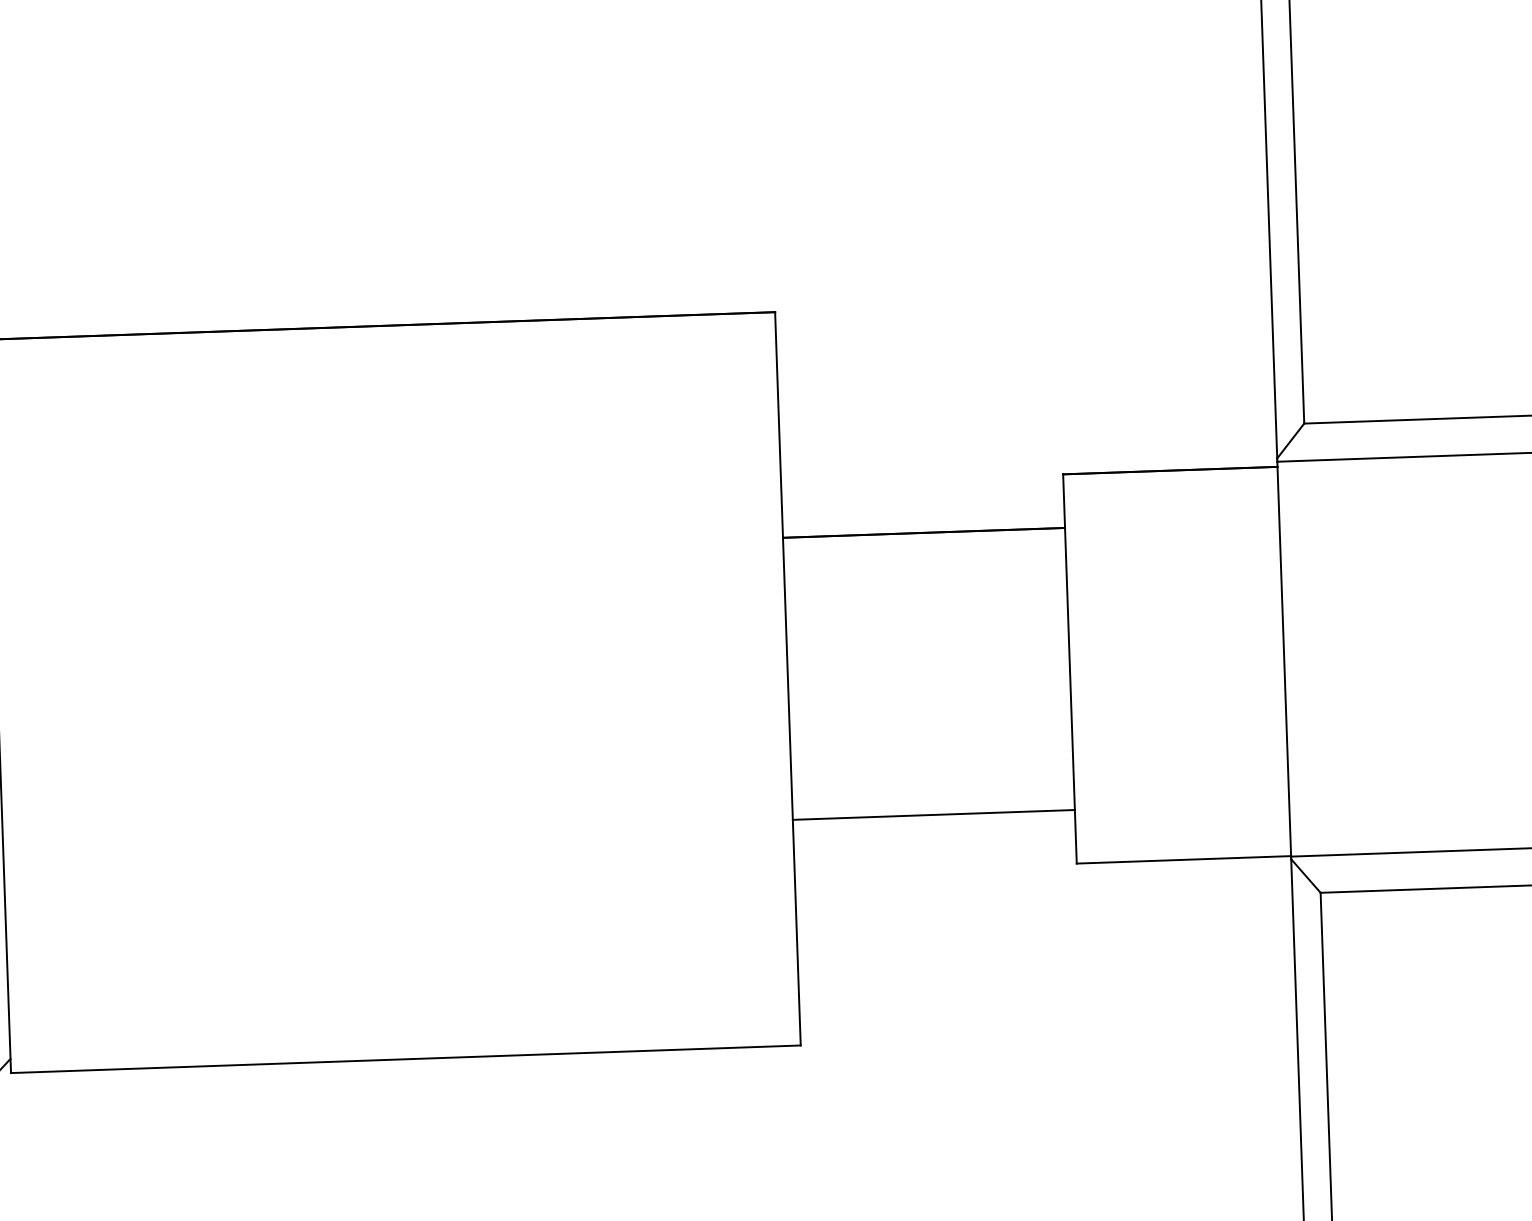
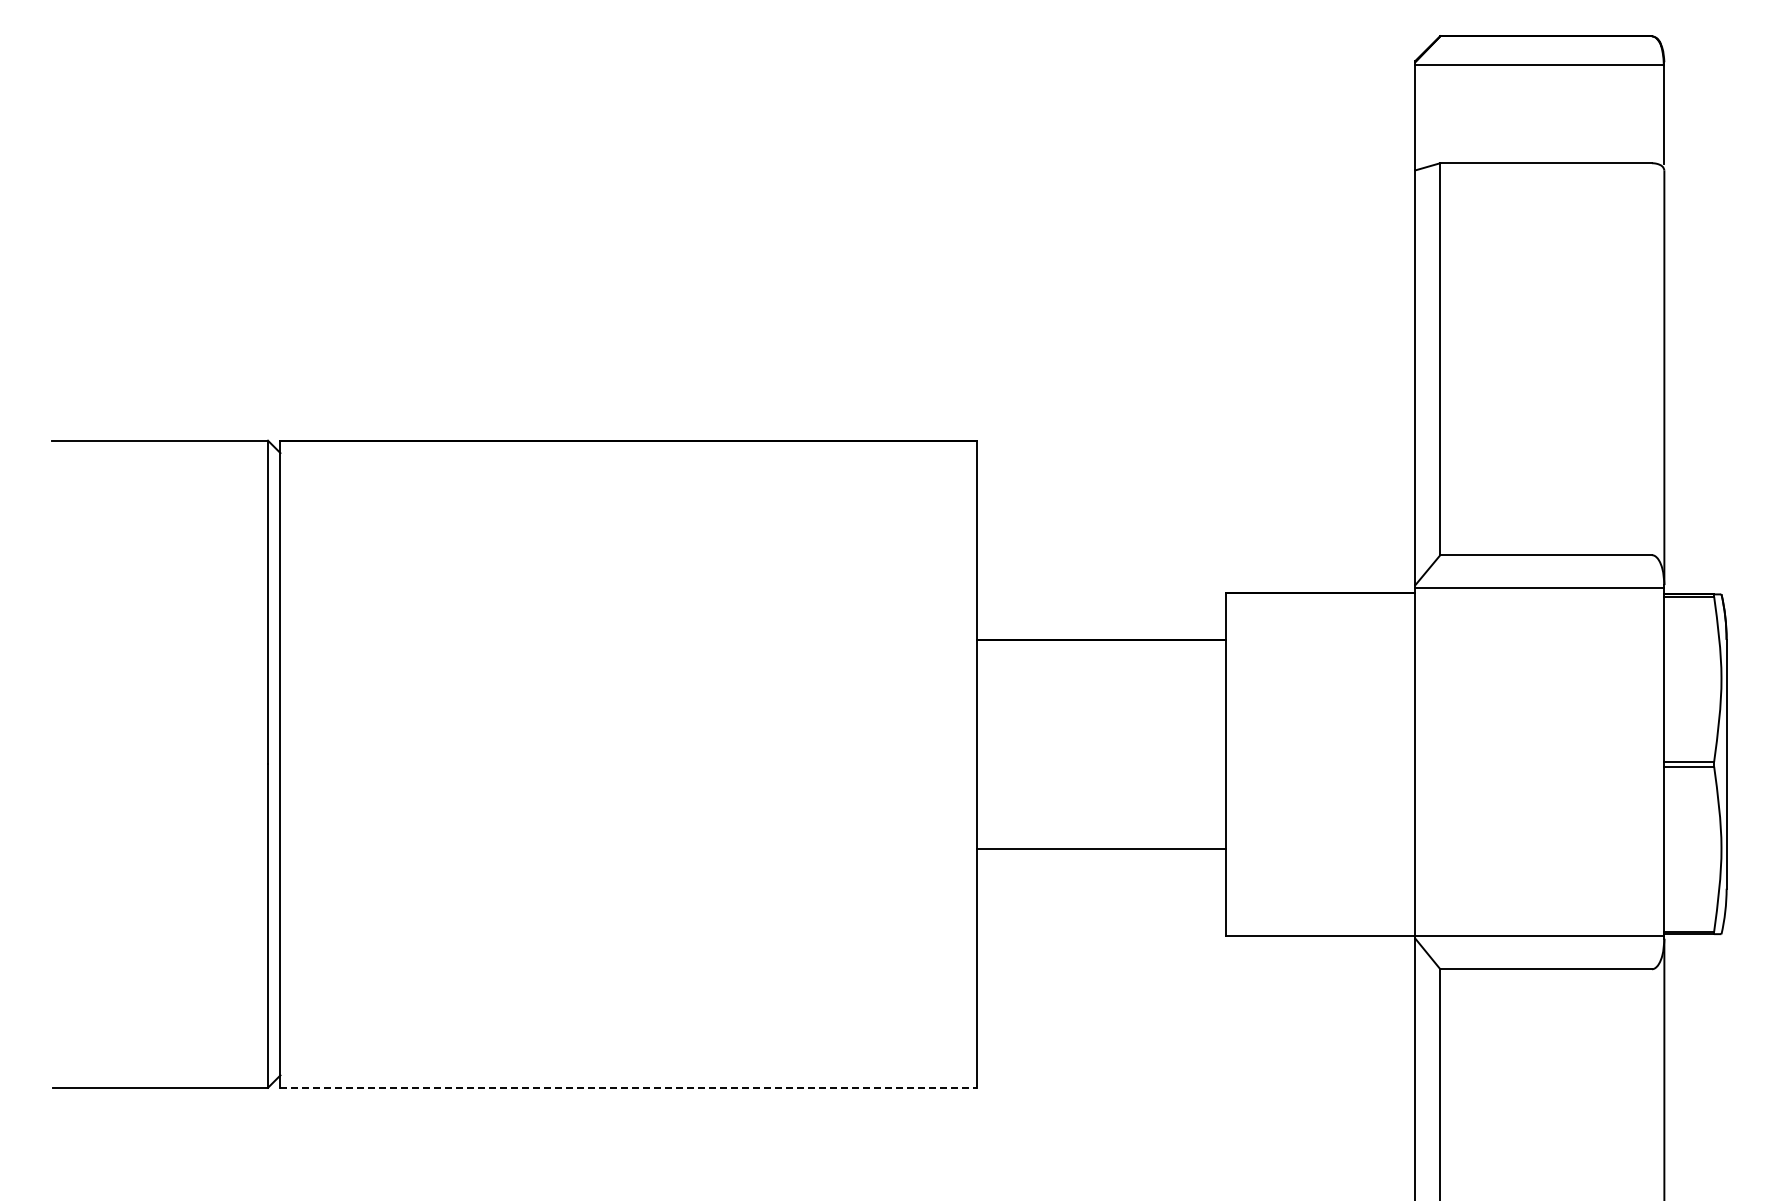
line: (933, 814) -> (1101, 848), moved
line: (406, 1058) -> (629, 1087), solid -> dashed

